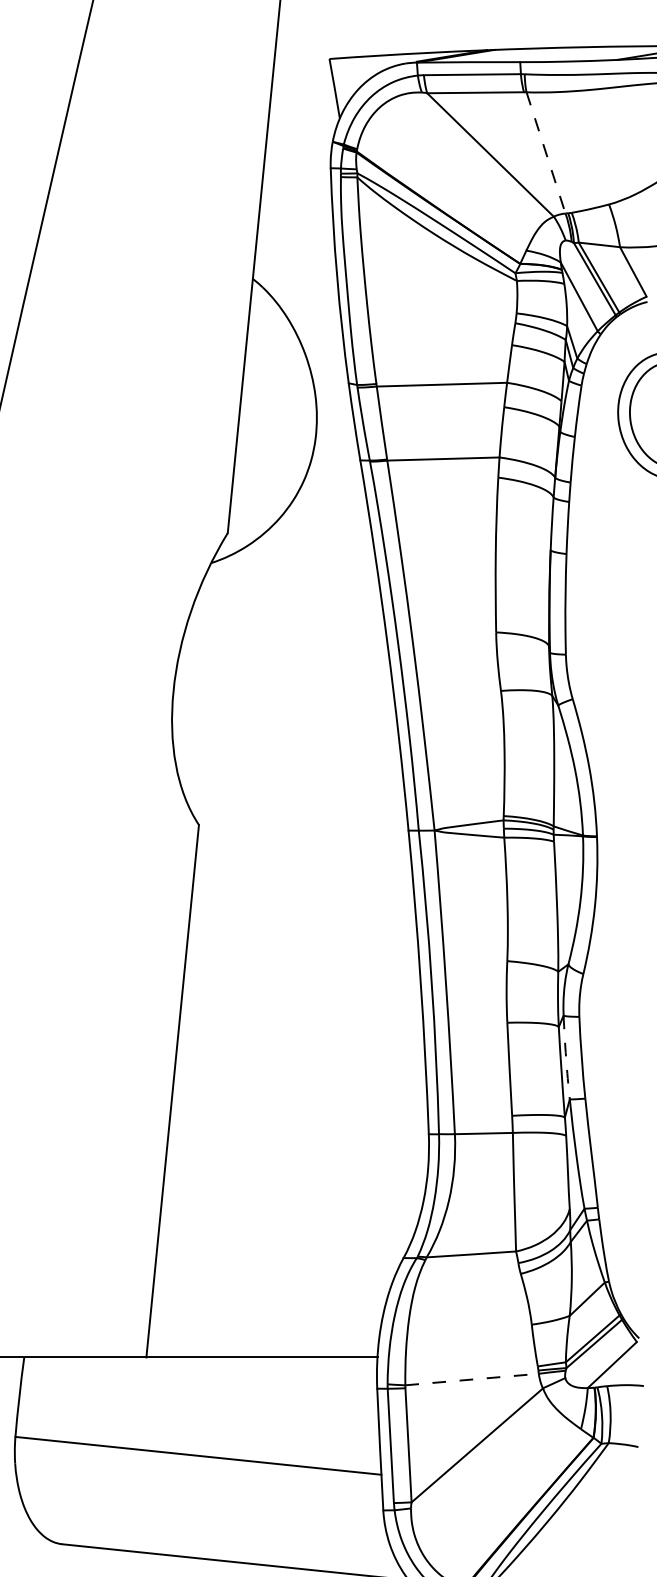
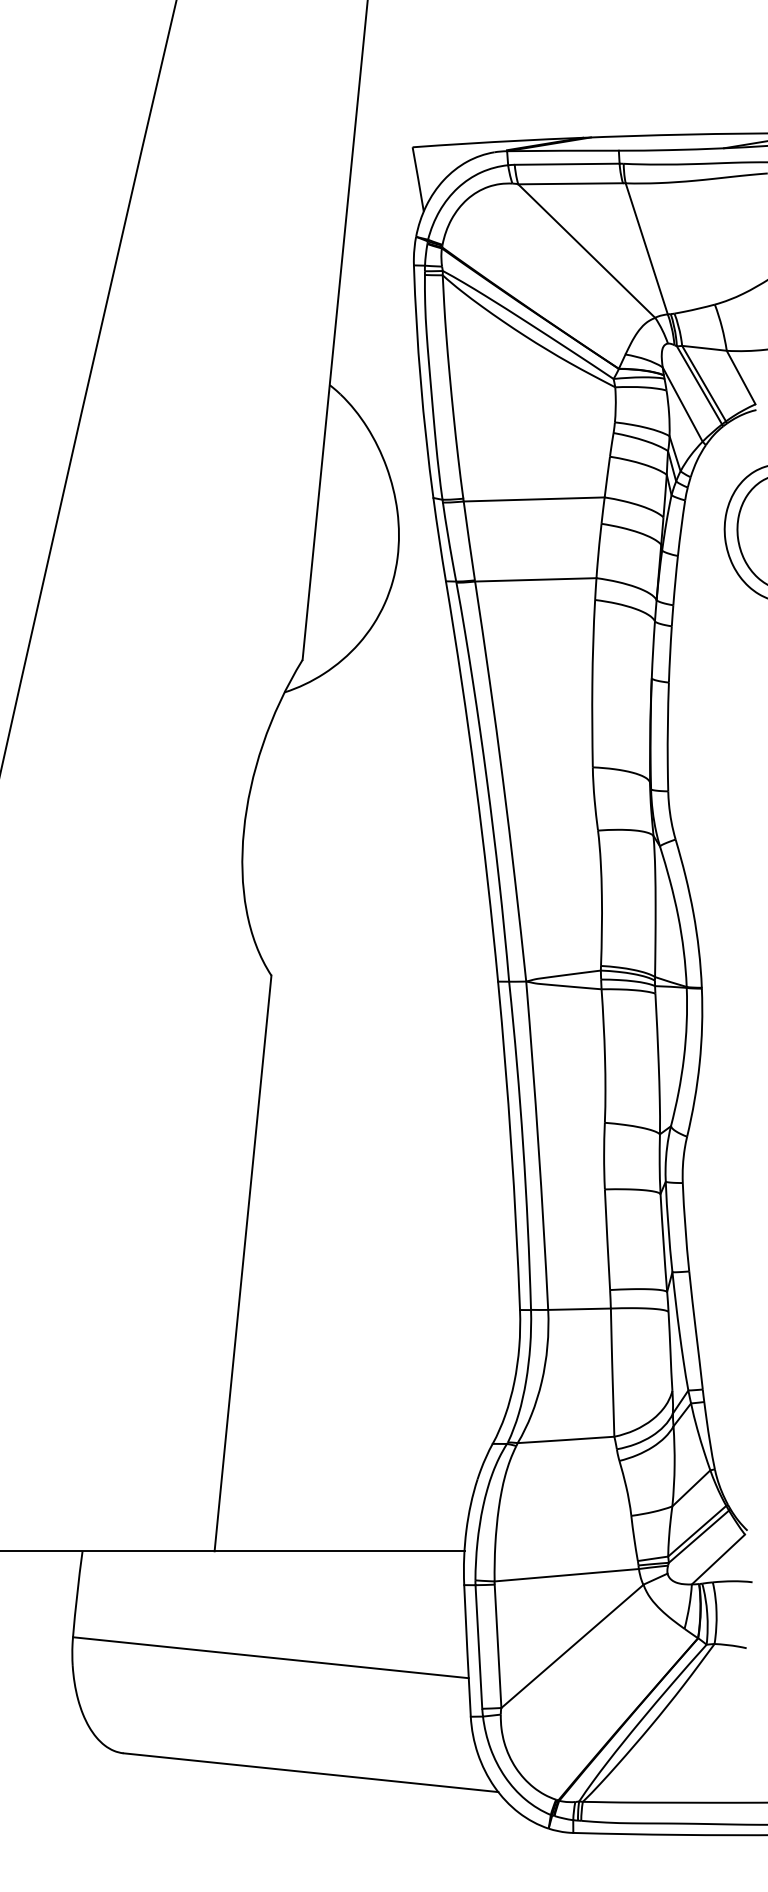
line: (545, 152) -> (646, 248), dashed -> solid
arc: (566, 1057) -> (668, 1226), dashed -> solid
line: (472, 1379) -> (567, 1575), dashed -> solid

